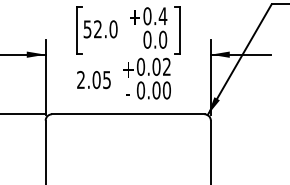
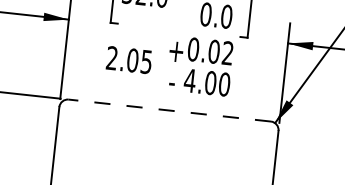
text: (140, 90) -> (189, 80), 0.00 -> 4.00
line: (127, 114) -> (168, 110), solid -> dashed

